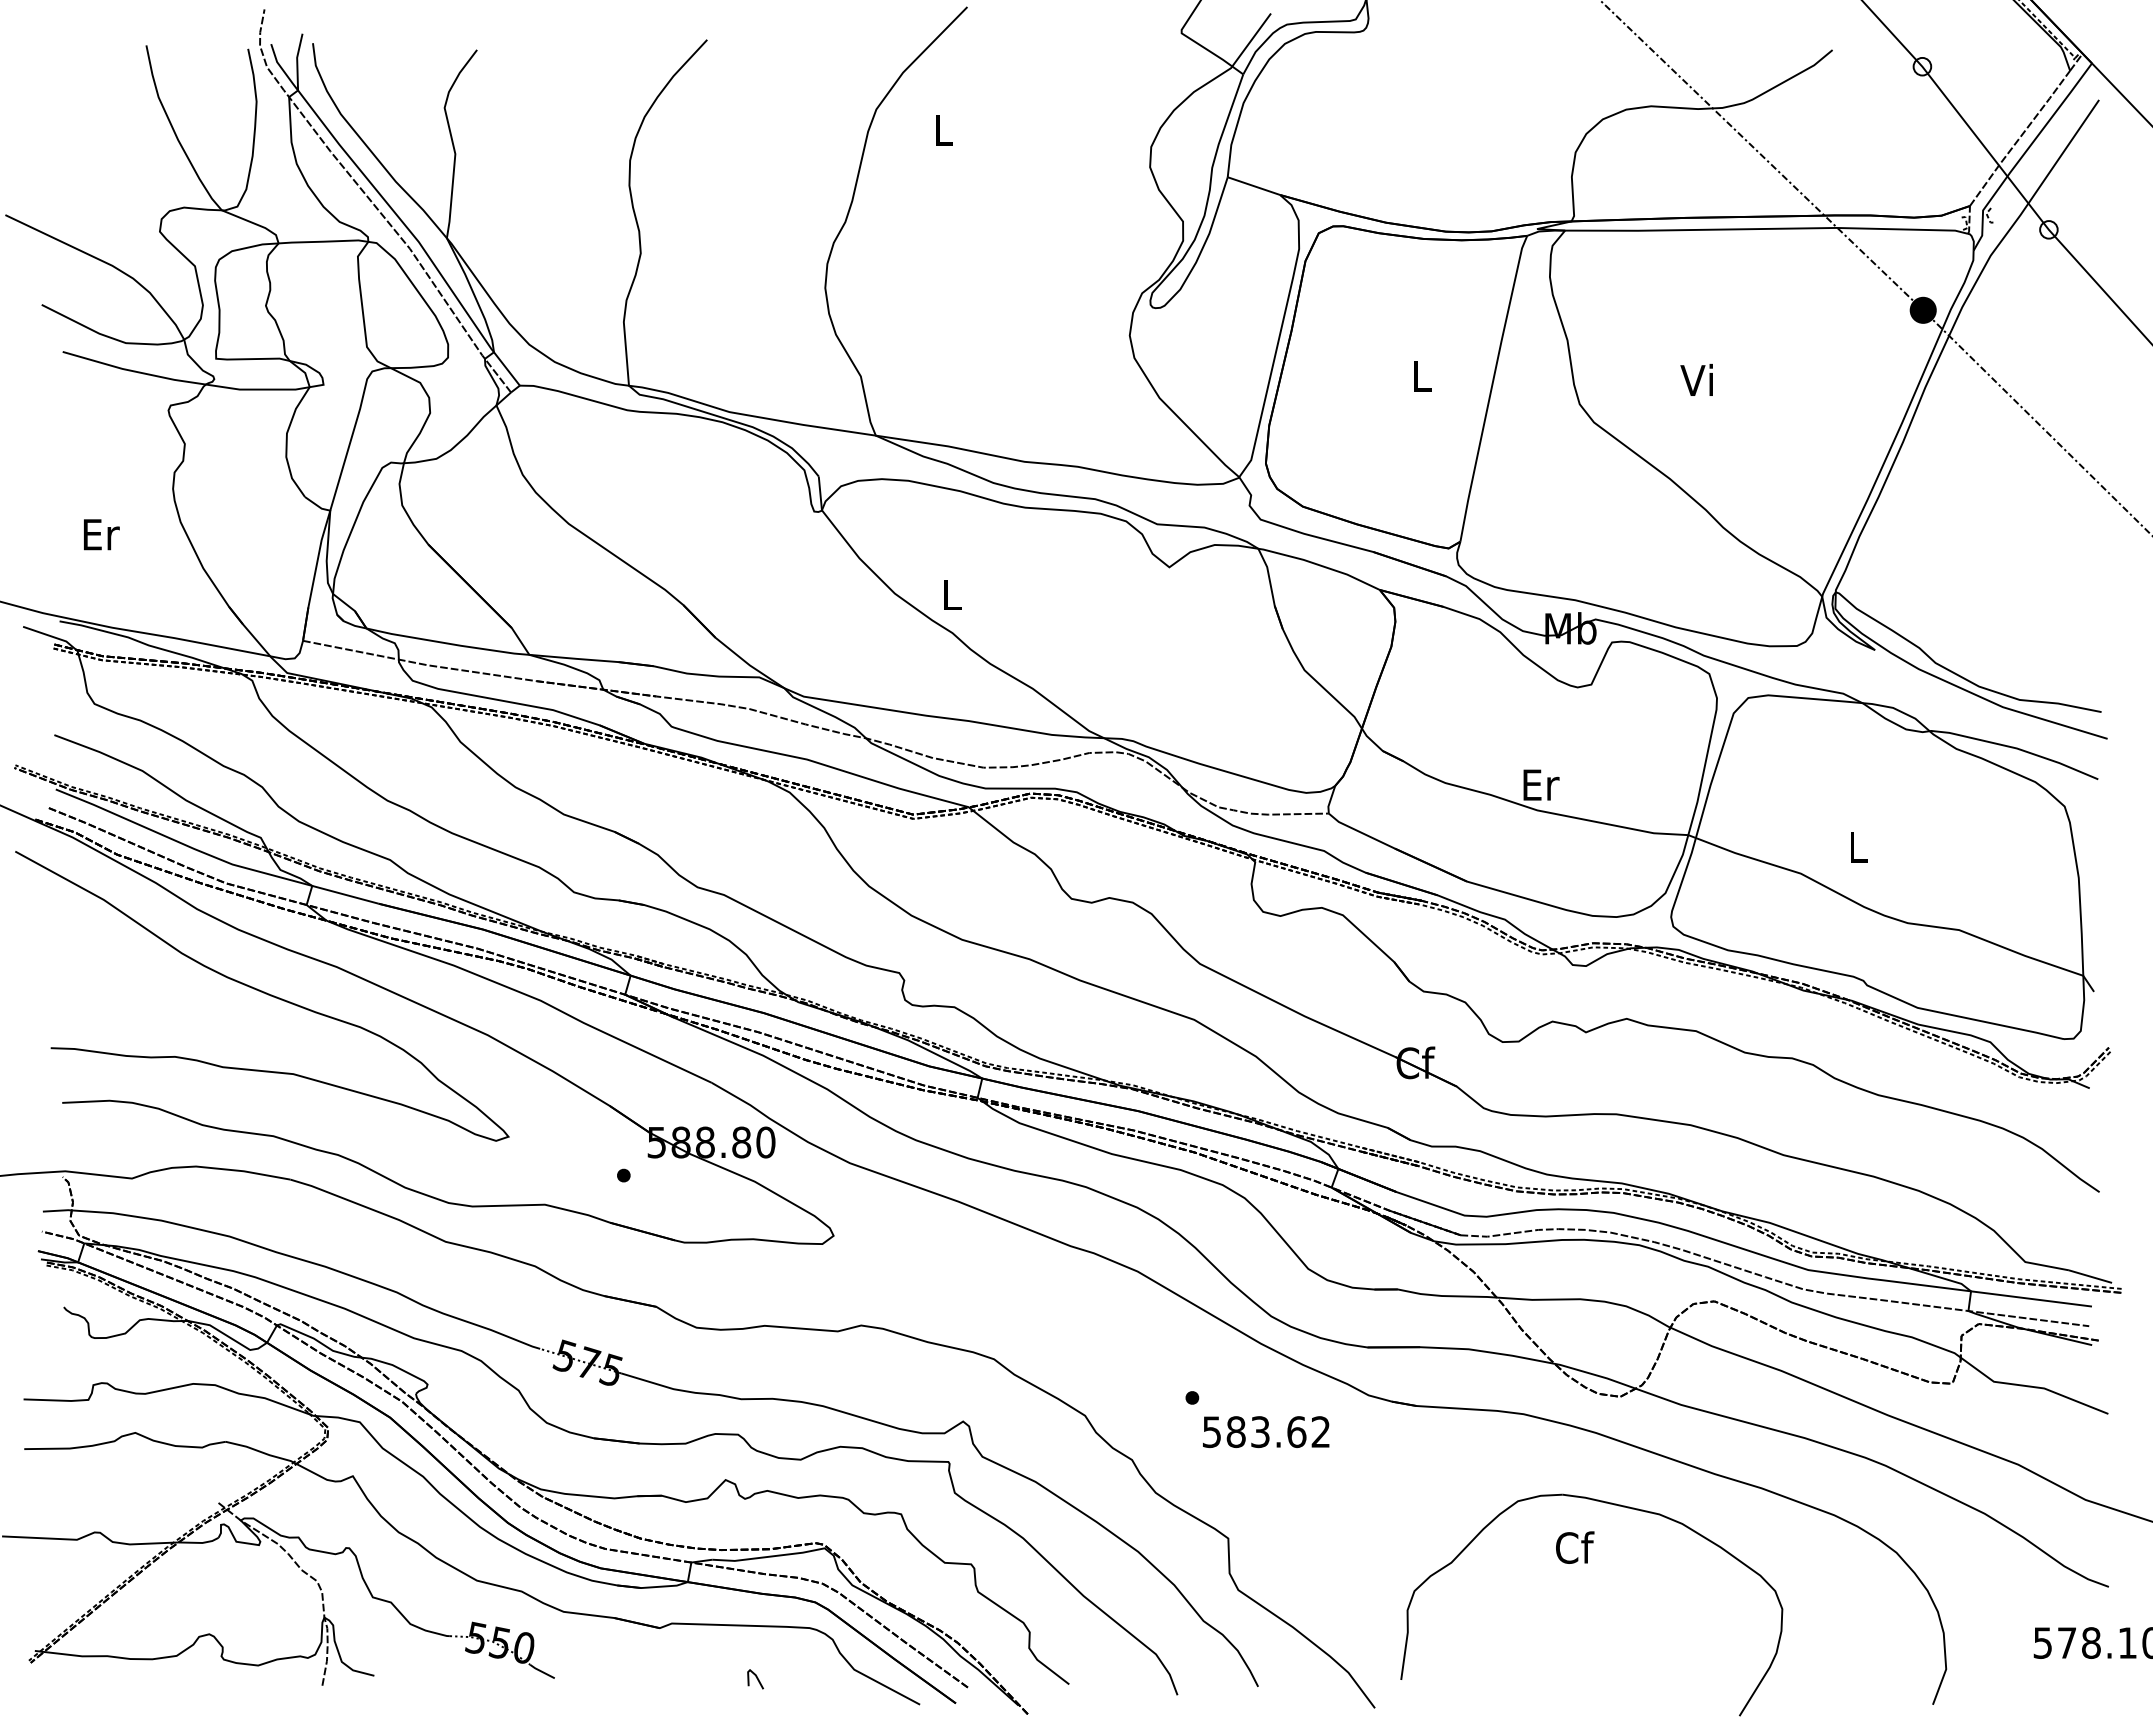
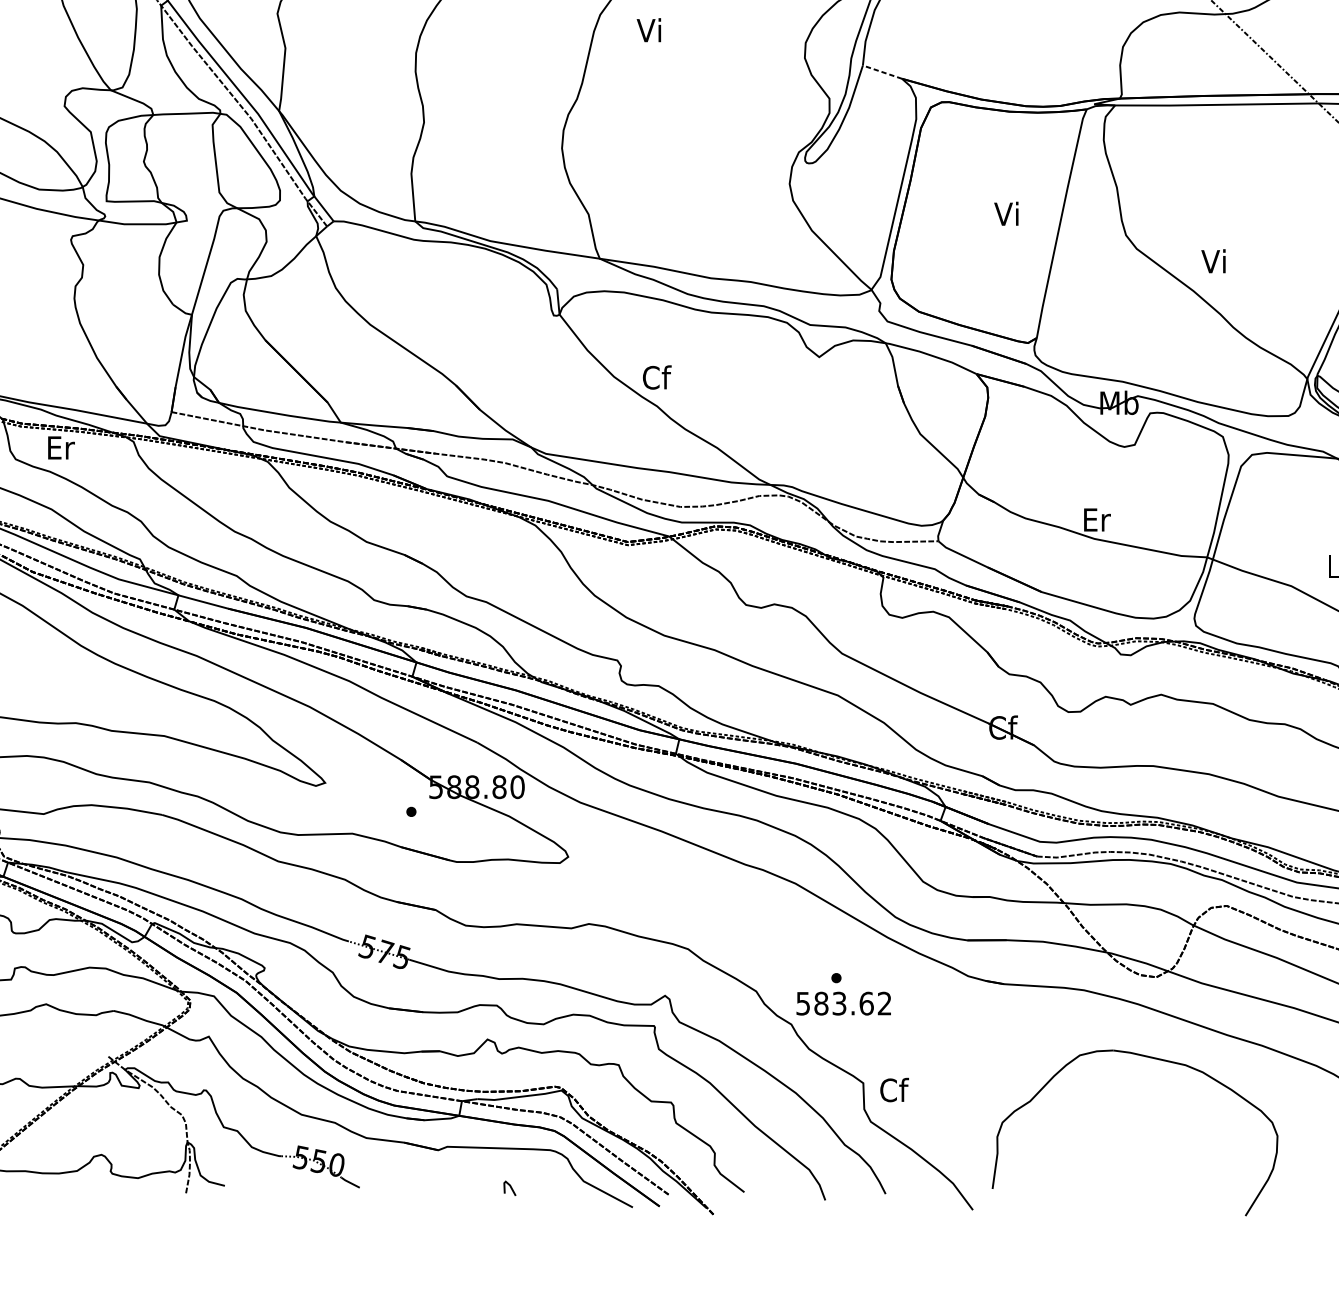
text: (941, 129) -> (648, 29), L -> Vi
line: (1253, 186) -> (882, 72), solid -> dashed
text: (1419, 375) -> (1006, 213), L -> Vi
text: (1696, 379) -> (1213, 260), moved
text: (101, 534) -> (61, 447), moved
text: (952, 594) -> (657, 377), L -> Cf
text: (1266, 1432) -> (844, 1003), moved
text: (1575, 1547) -> (894, 1089), moved

